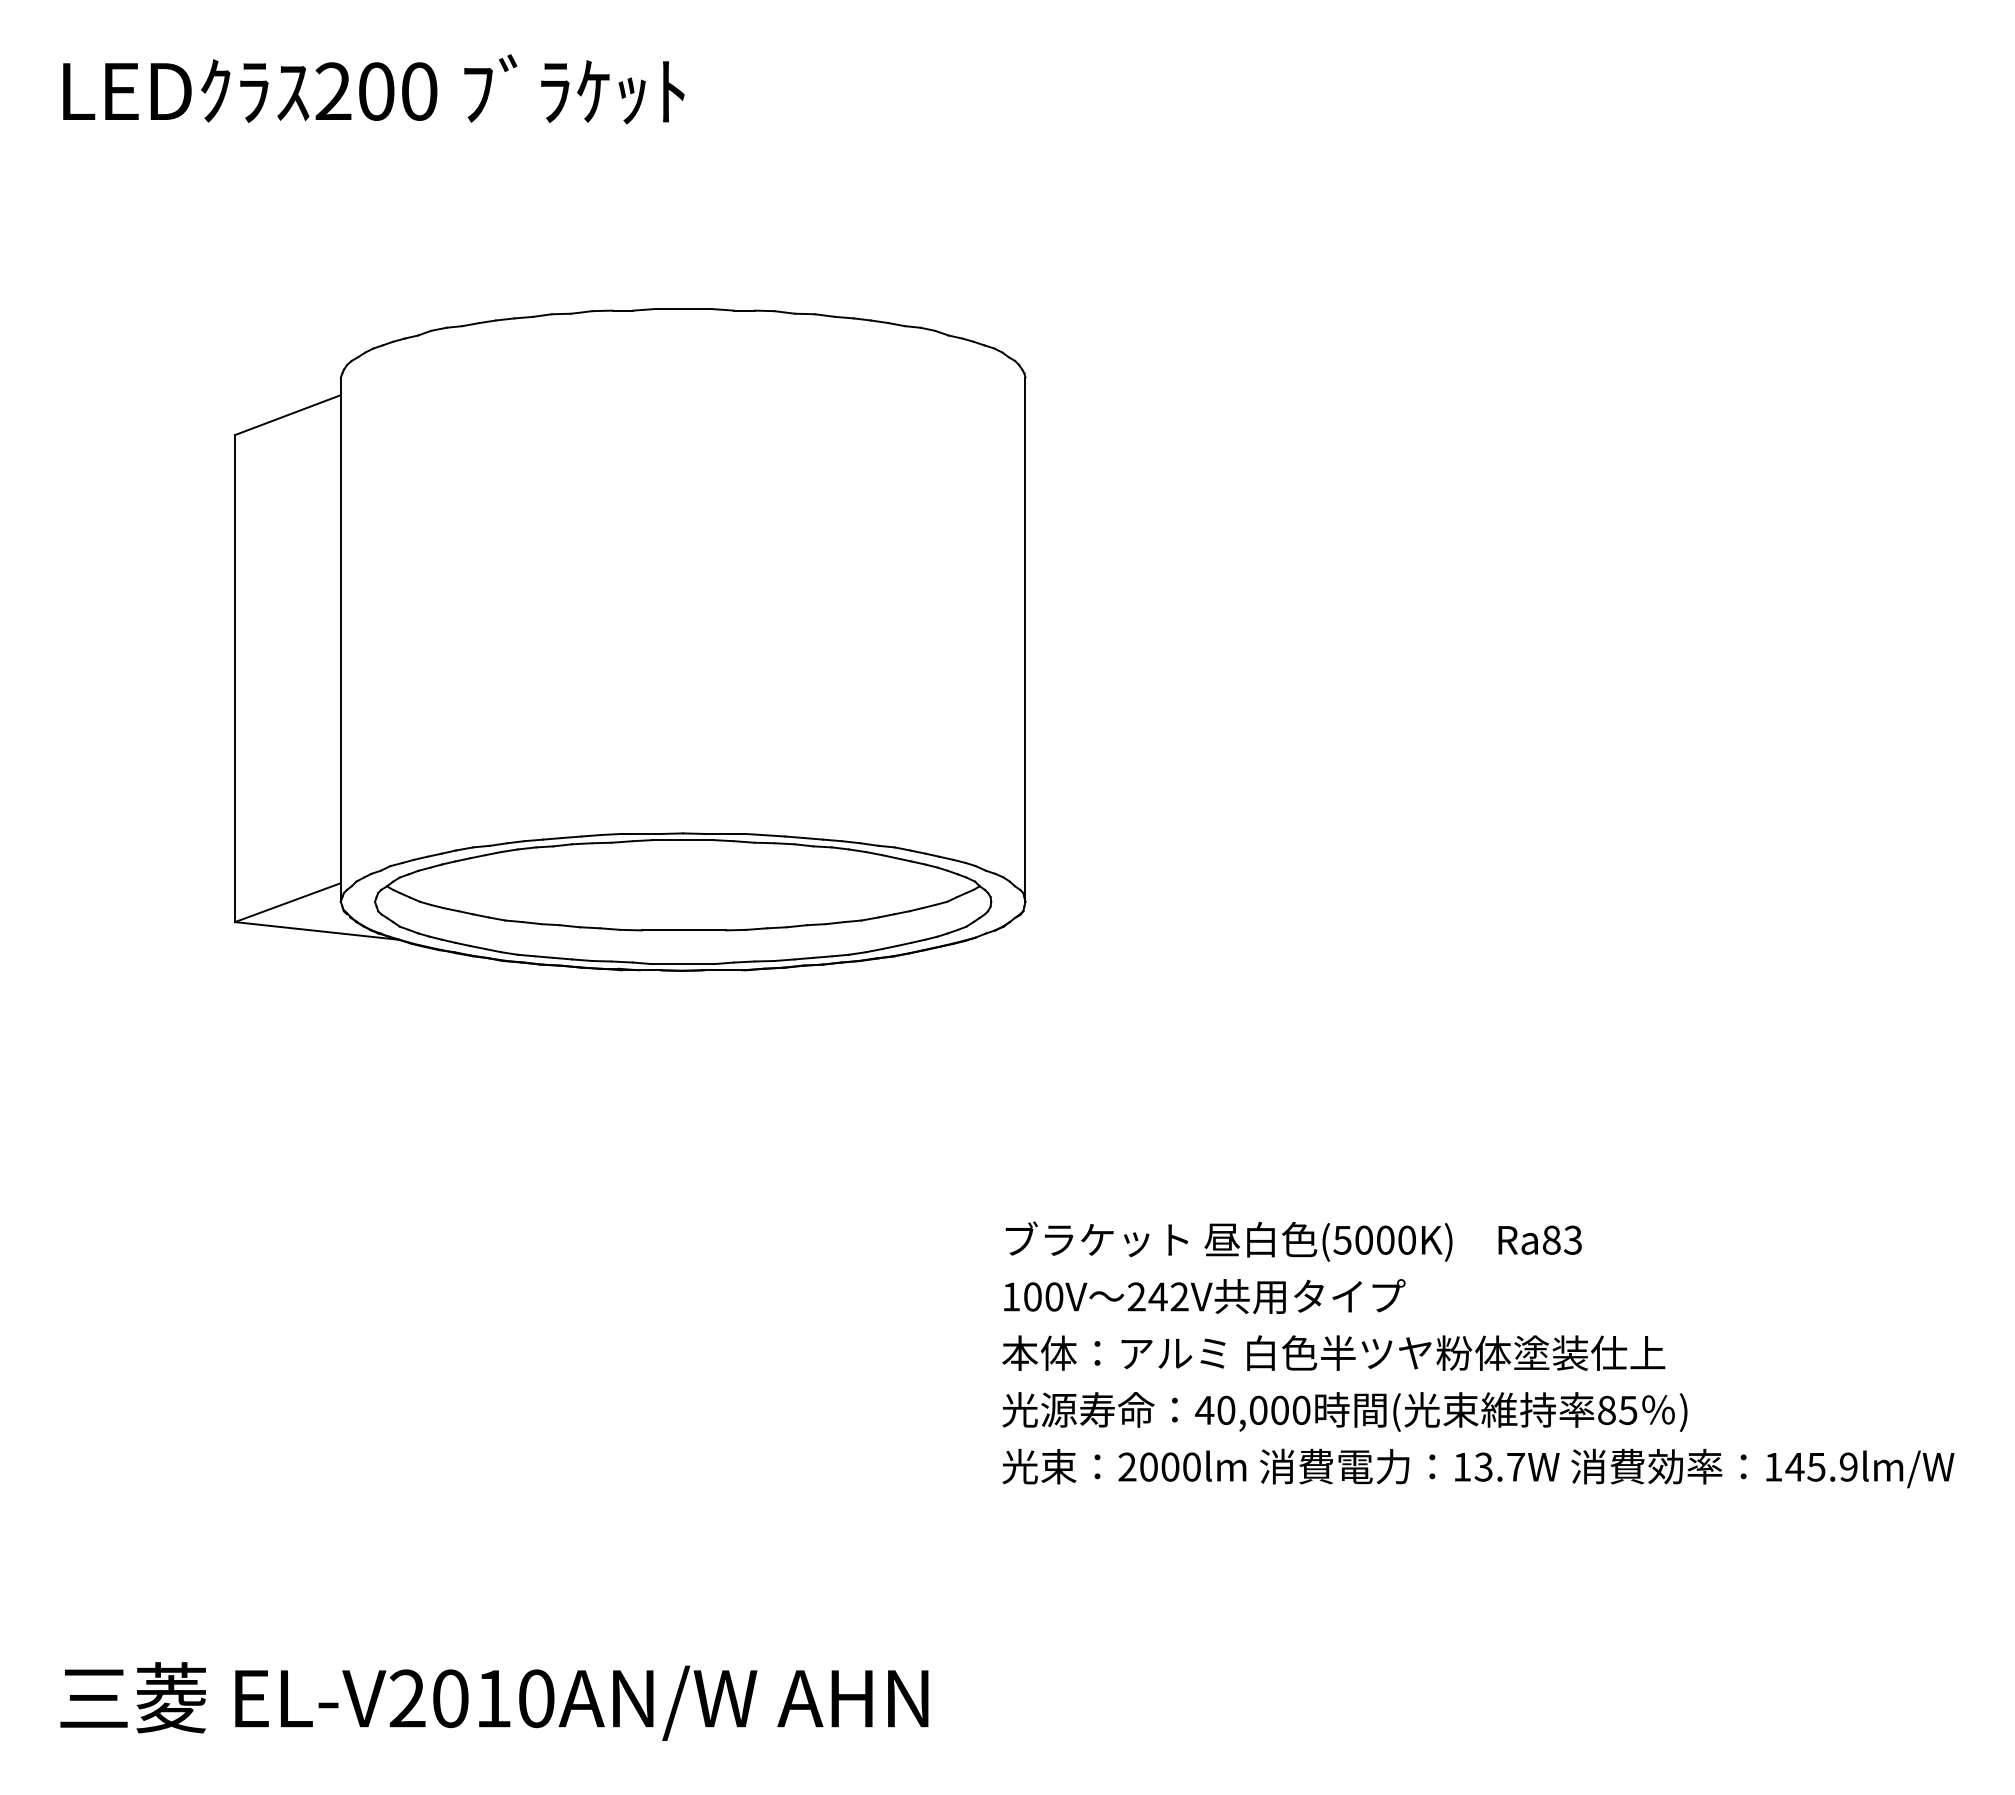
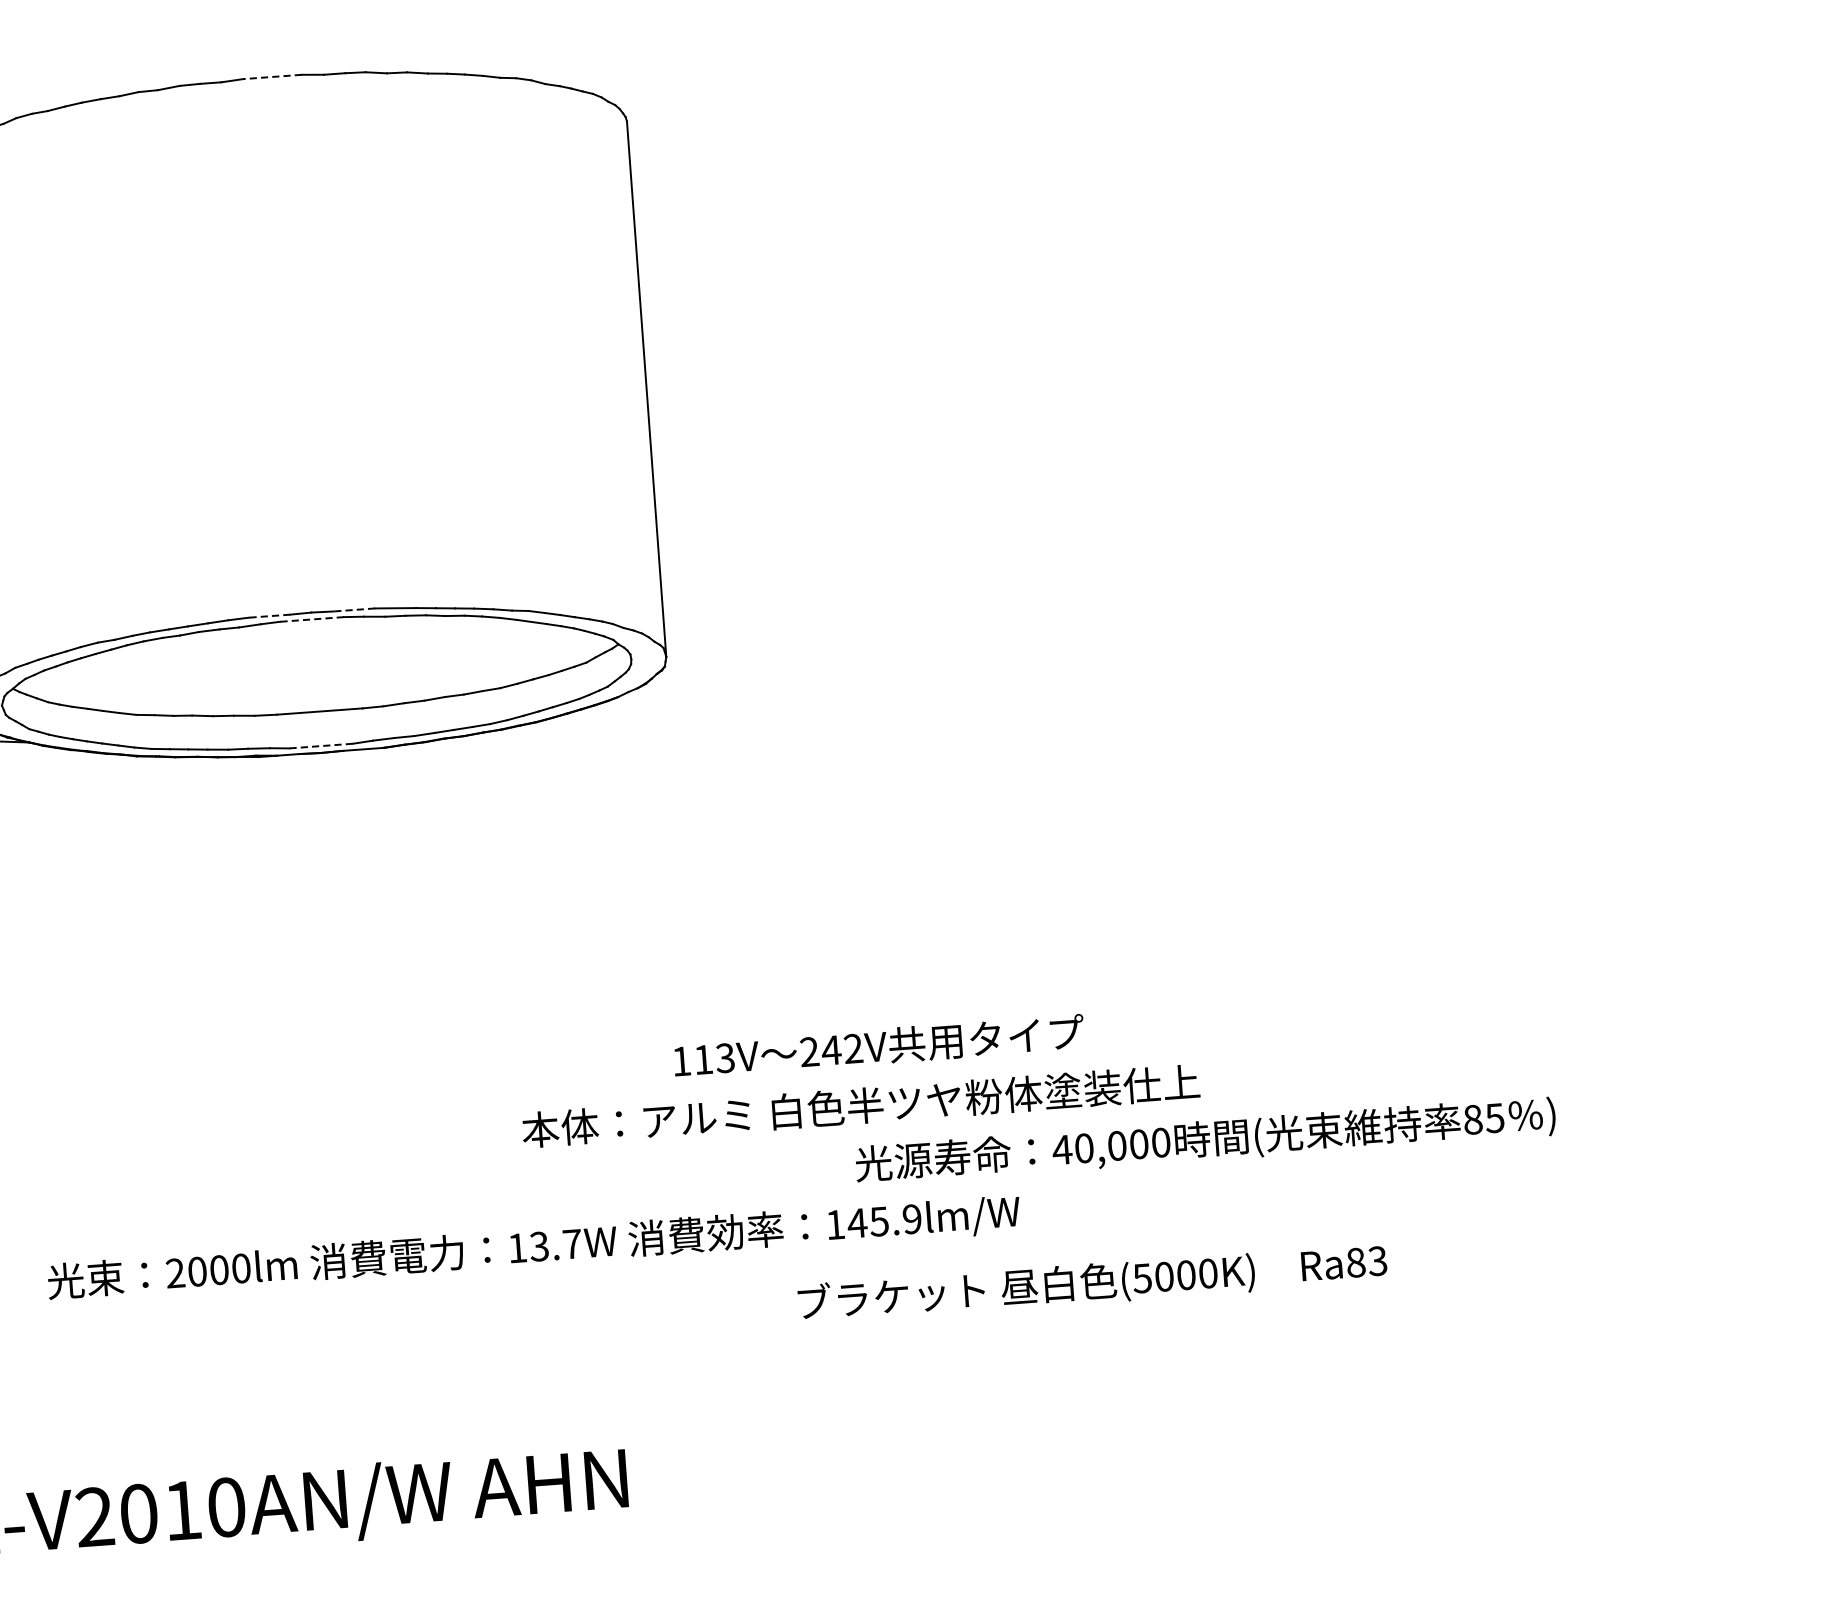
line: (683, 309) -> (272, 77), solid -> dashed
line: (641, 833) -> (269, 615), solid -> dashed
line: (724, 833) -> (353, 609), solid -> dashed
line: (682, 840) -> (311, 619), solid -> dashed
line: (683, 964) -> (321, 746), solid -> dashed
text: (1293, 1241) -> (1092, 1283), moved
text: (1043, 1296) -> (714, 1058), 100V -> 113V
text: (1333, 1352) -> (860, 1105), moved
text: (1344, 1411) -> (1205, 1140), moved
text: (1478, 1468) -> (534, 1248), moved

